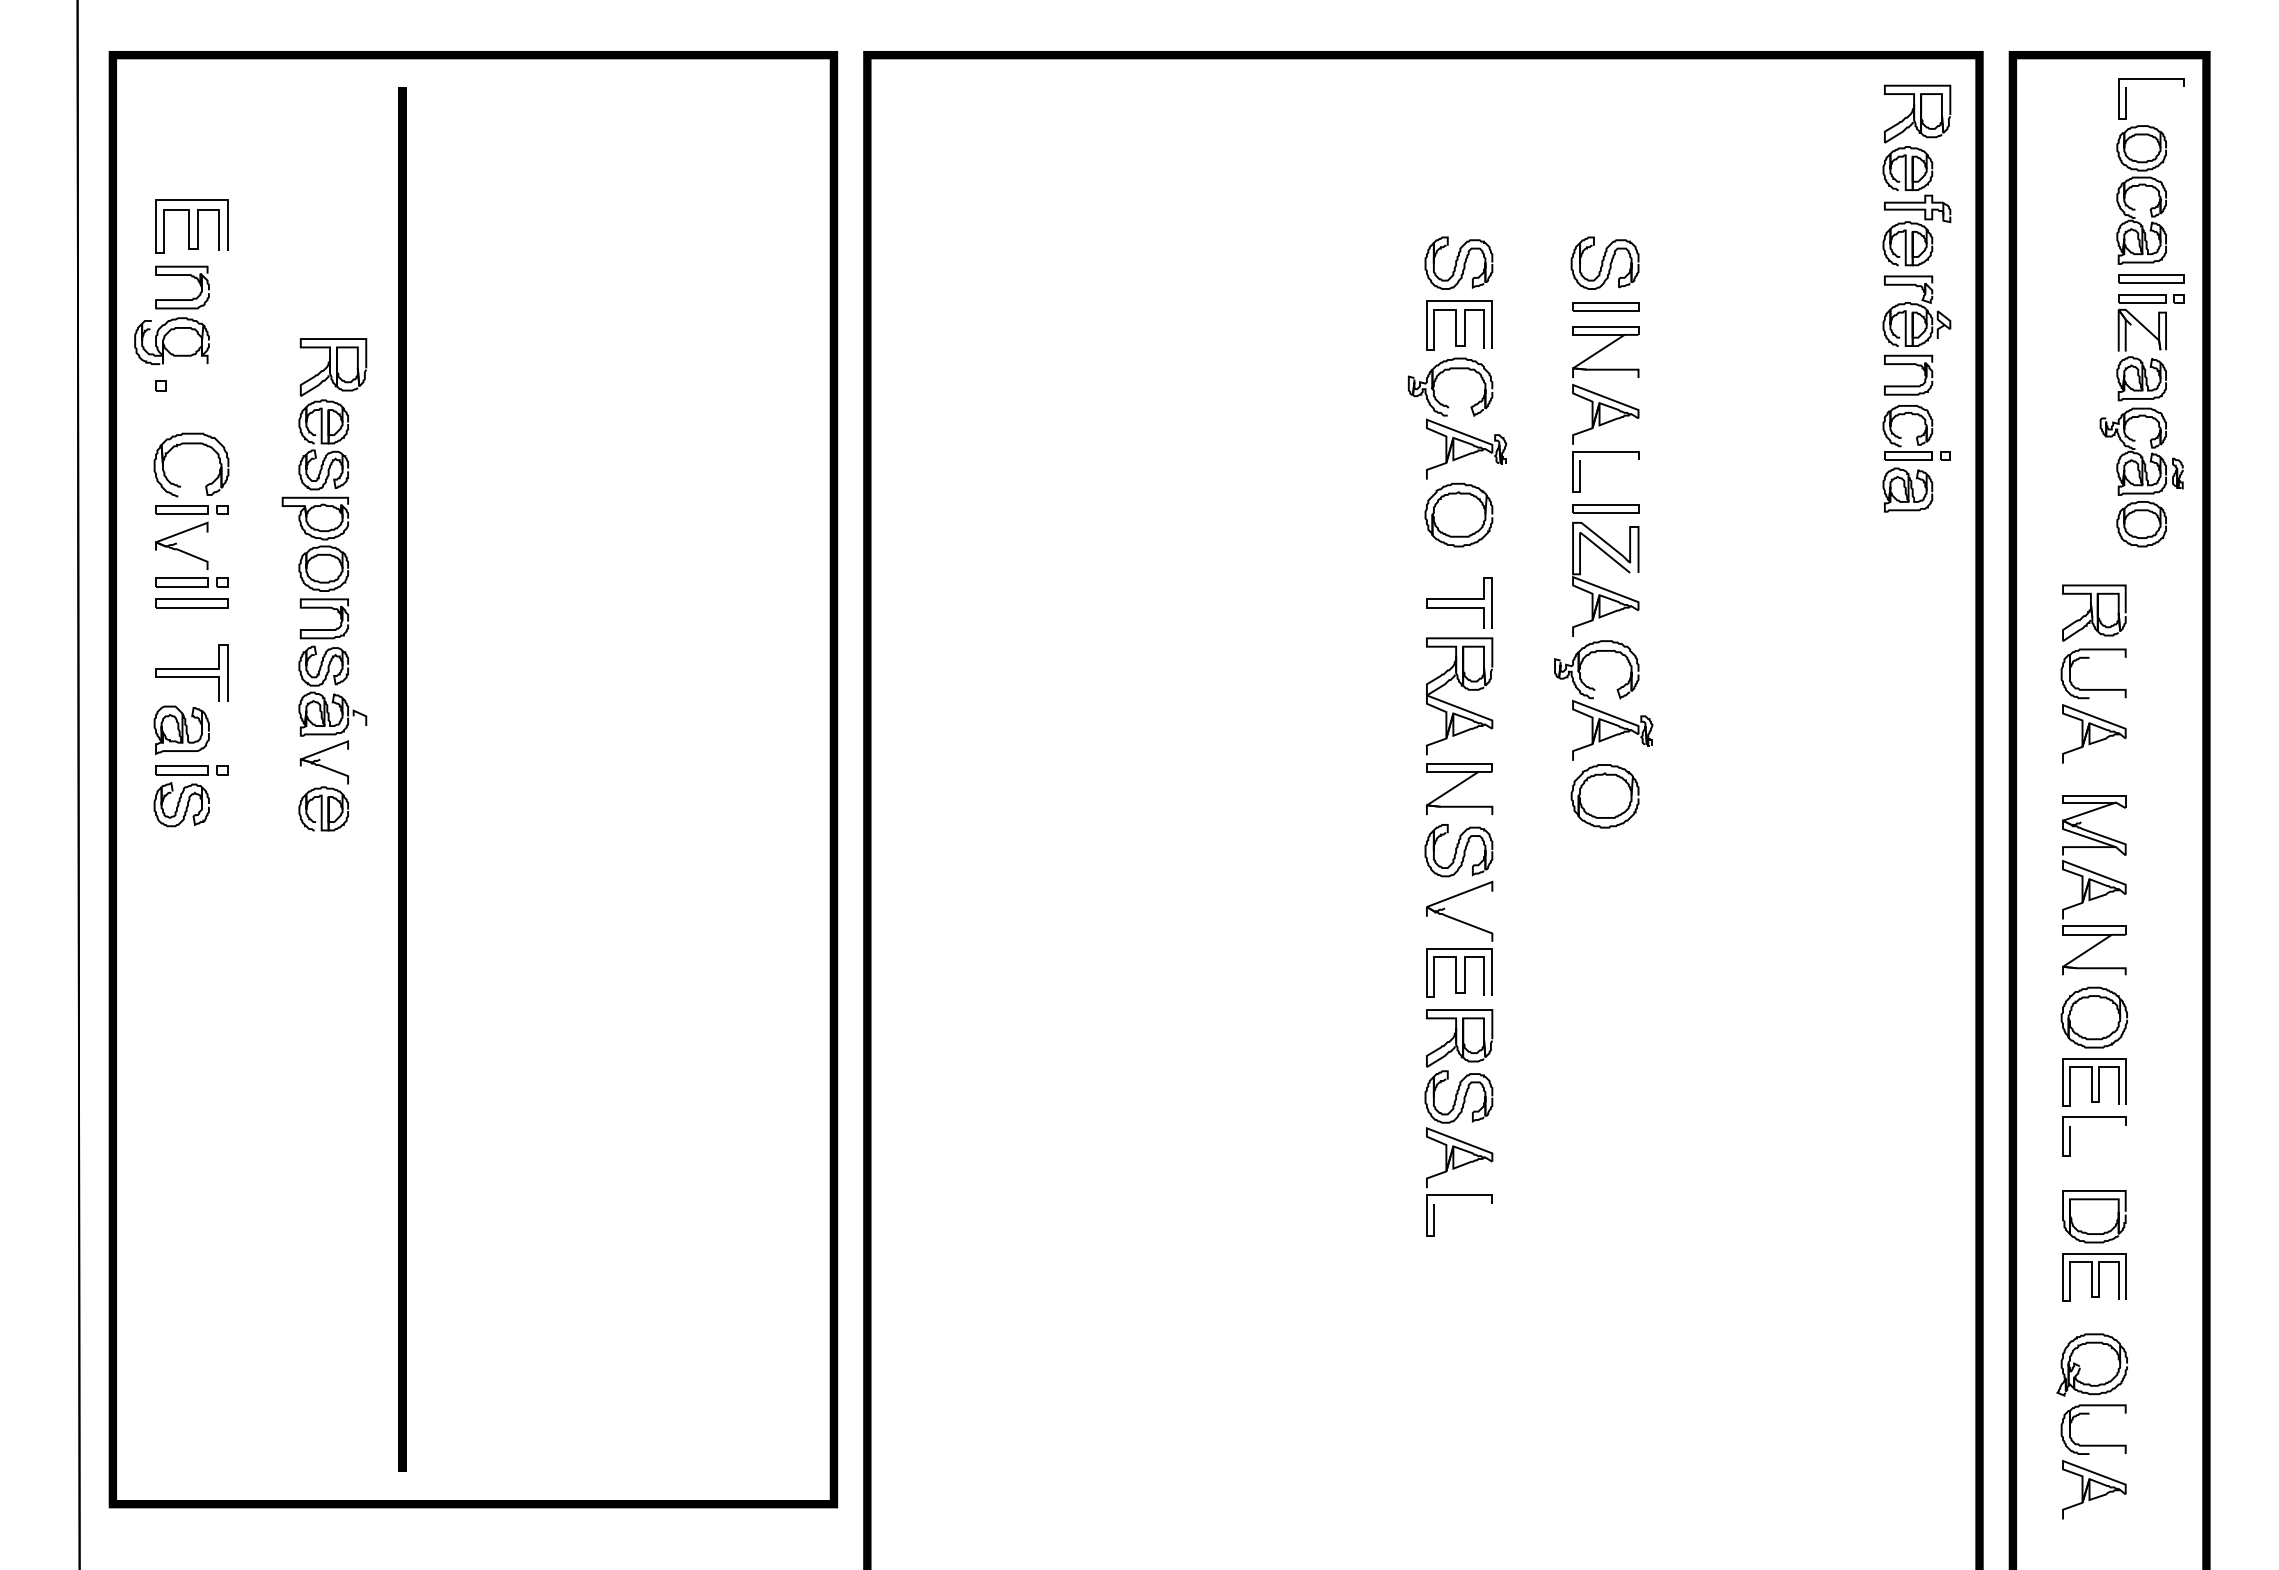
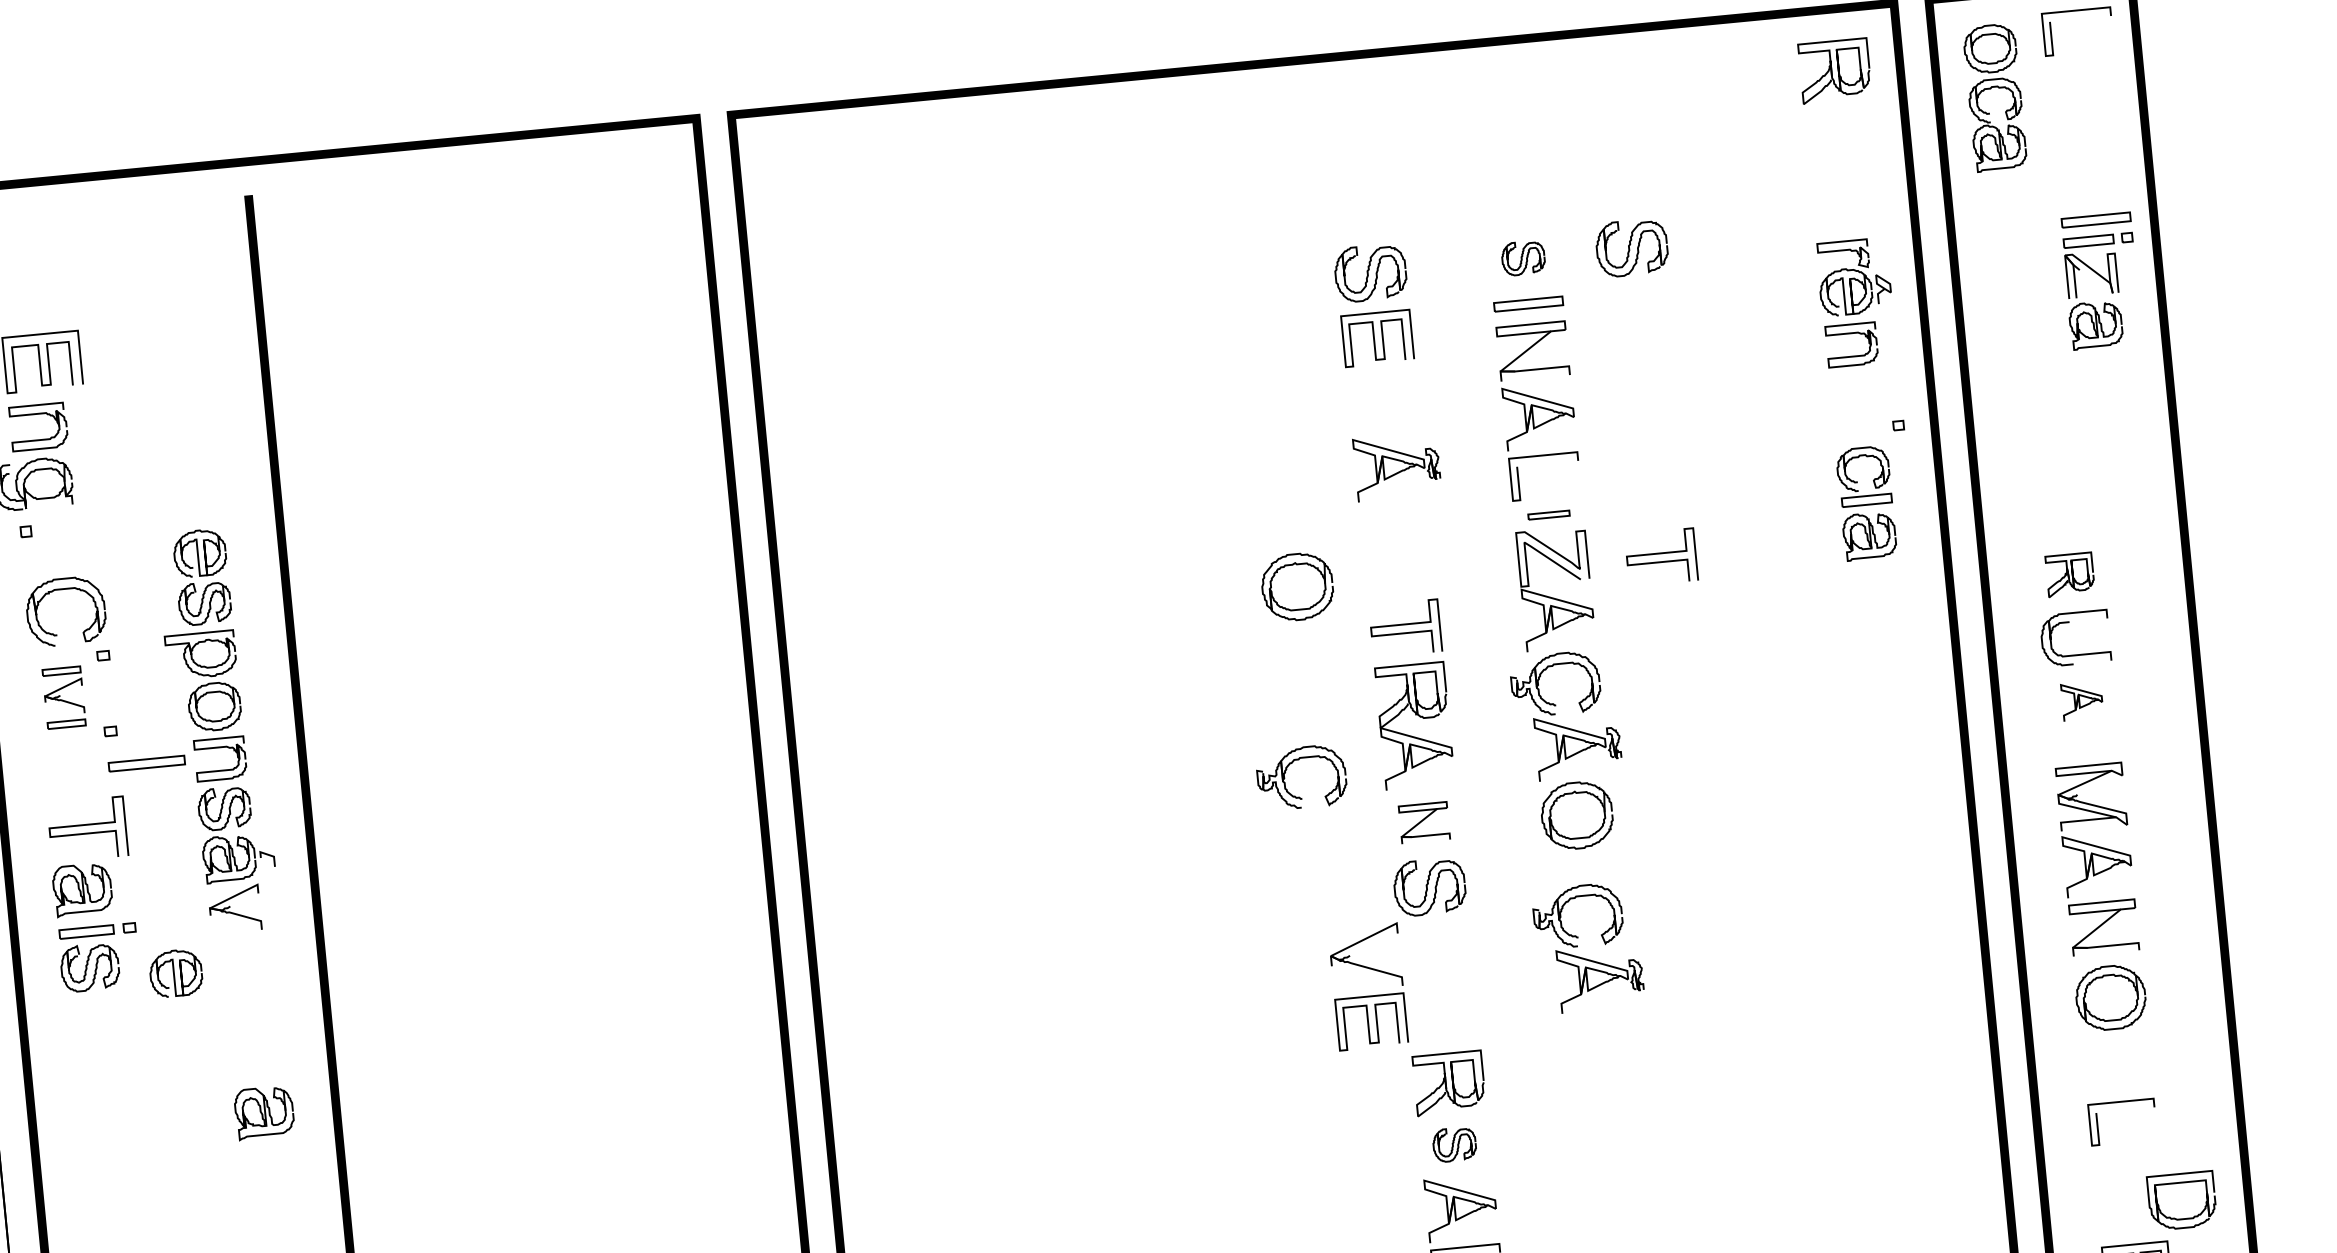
part: (2139, 186) -> (1991, 89), moved
part: (1916, 206) -> (1843, 167), removed
part: (1604, 262) -> (1522, 257), size x0.6
part: (1708, 262) -> (1631, 247), added
part: (333, 367) -> (204, 495), removed
part: (1436, 380) -> (1286, 772), moved
part: (1907, 458) -> (1866, 503), moved
part: (2141, 477) -> (2105, 428), removed
part: (1605, 508) -> (1548, 514), size x0.6
part: (1458, 514) -> (1296, 586), moved
part: (181, 546) -> (63, 697), size x0.7
curve: (1708, 555) -> (1660, 553), added
part: (191, 603) -> (146, 763), moved
part: (2094, 612) -> (2070, 574), size x0.7
part: (2094, 733) -> (2082, 700), size x0.6
part: (1459, 789) -> (1424, 823), size x0.7
part: (323, 808) -> (175, 972), moved
part: (1593, 921) -> (1577, 947), added
part: (1459, 948) -> (1369, 996), moved
part: (333, 958) -> (264, 1113), added
curve: (2092, 1082) -> (2115, 1065), removed
part: (1458, 1096) -> (1454, 1144), size x0.6
part: (2094, 1216) -> (2182, 1200), moved

